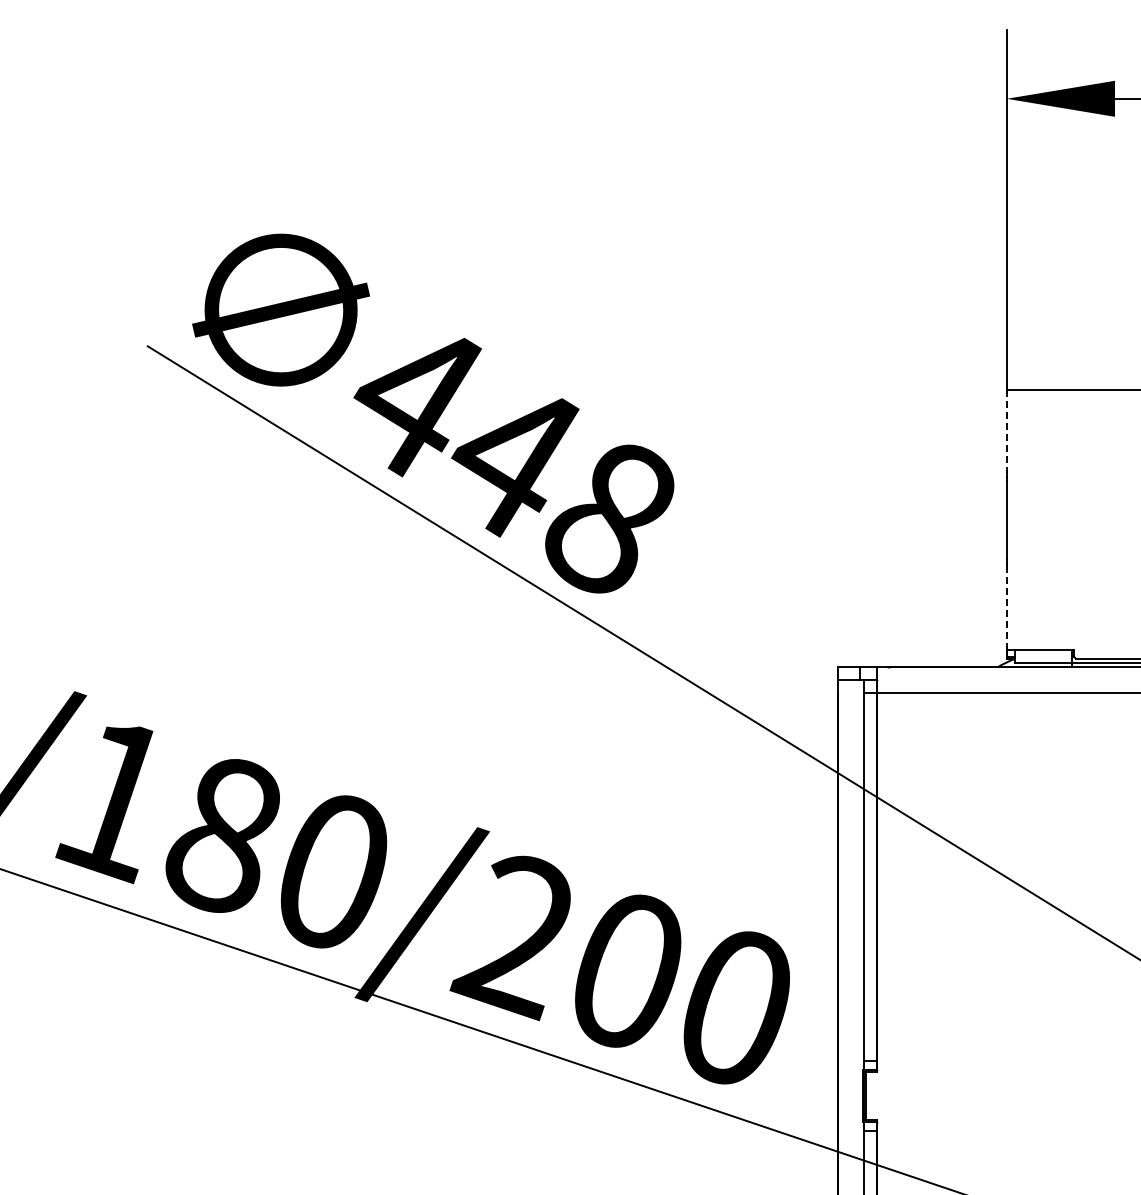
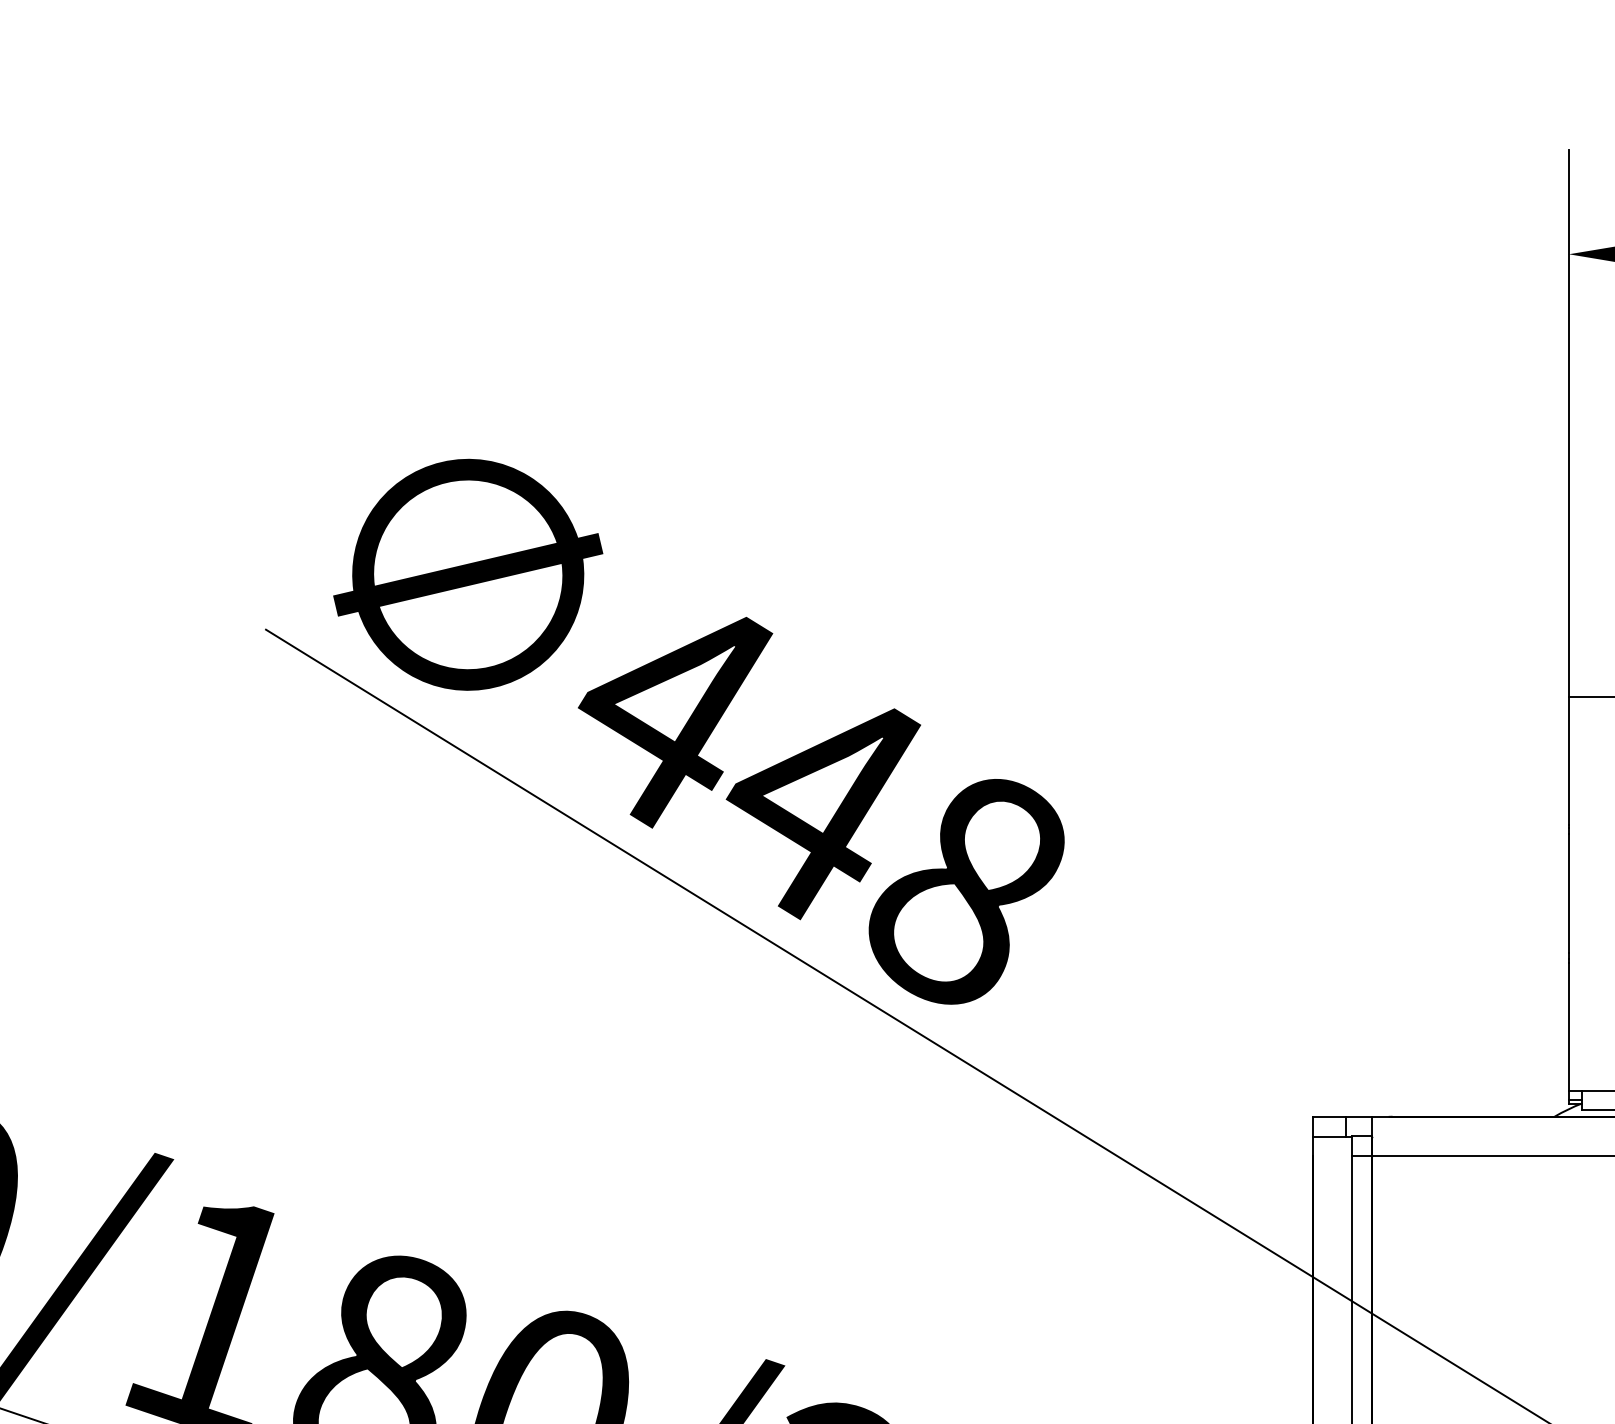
line: (1006, 433) -> (1568, 761), dashed -> solid
line: (1006, 608) -> (1568, 1027), dashed -> solid

